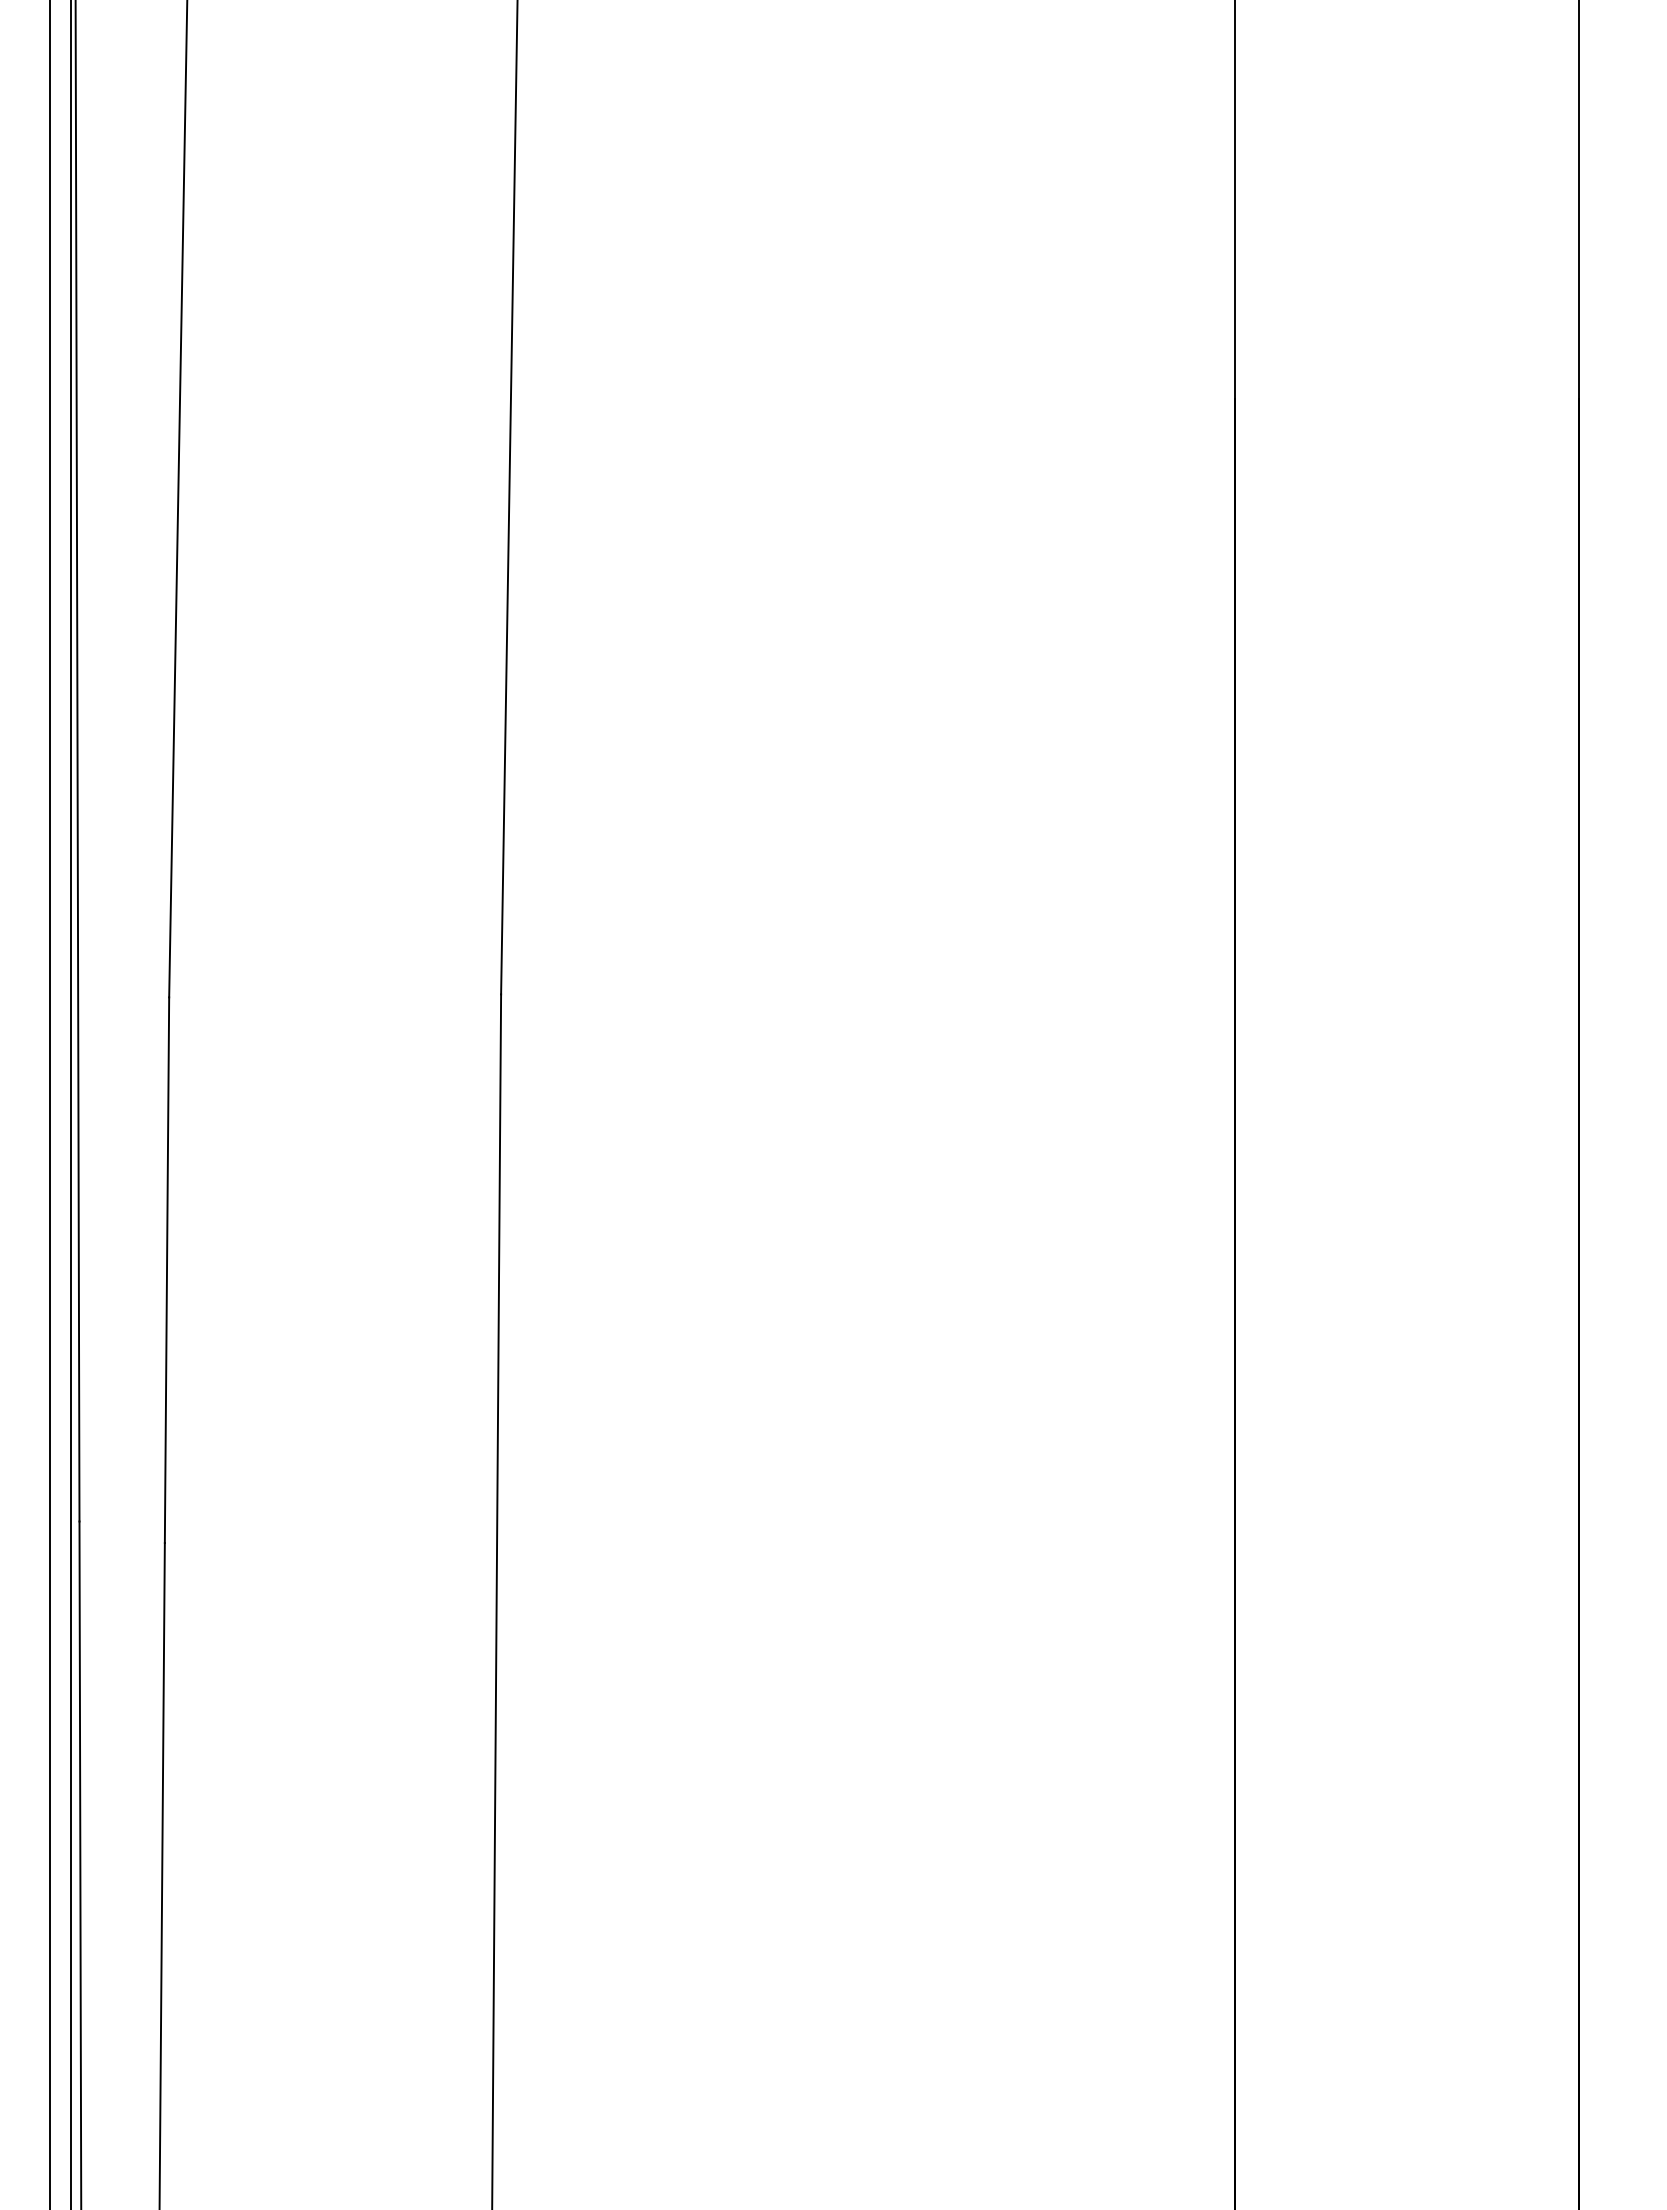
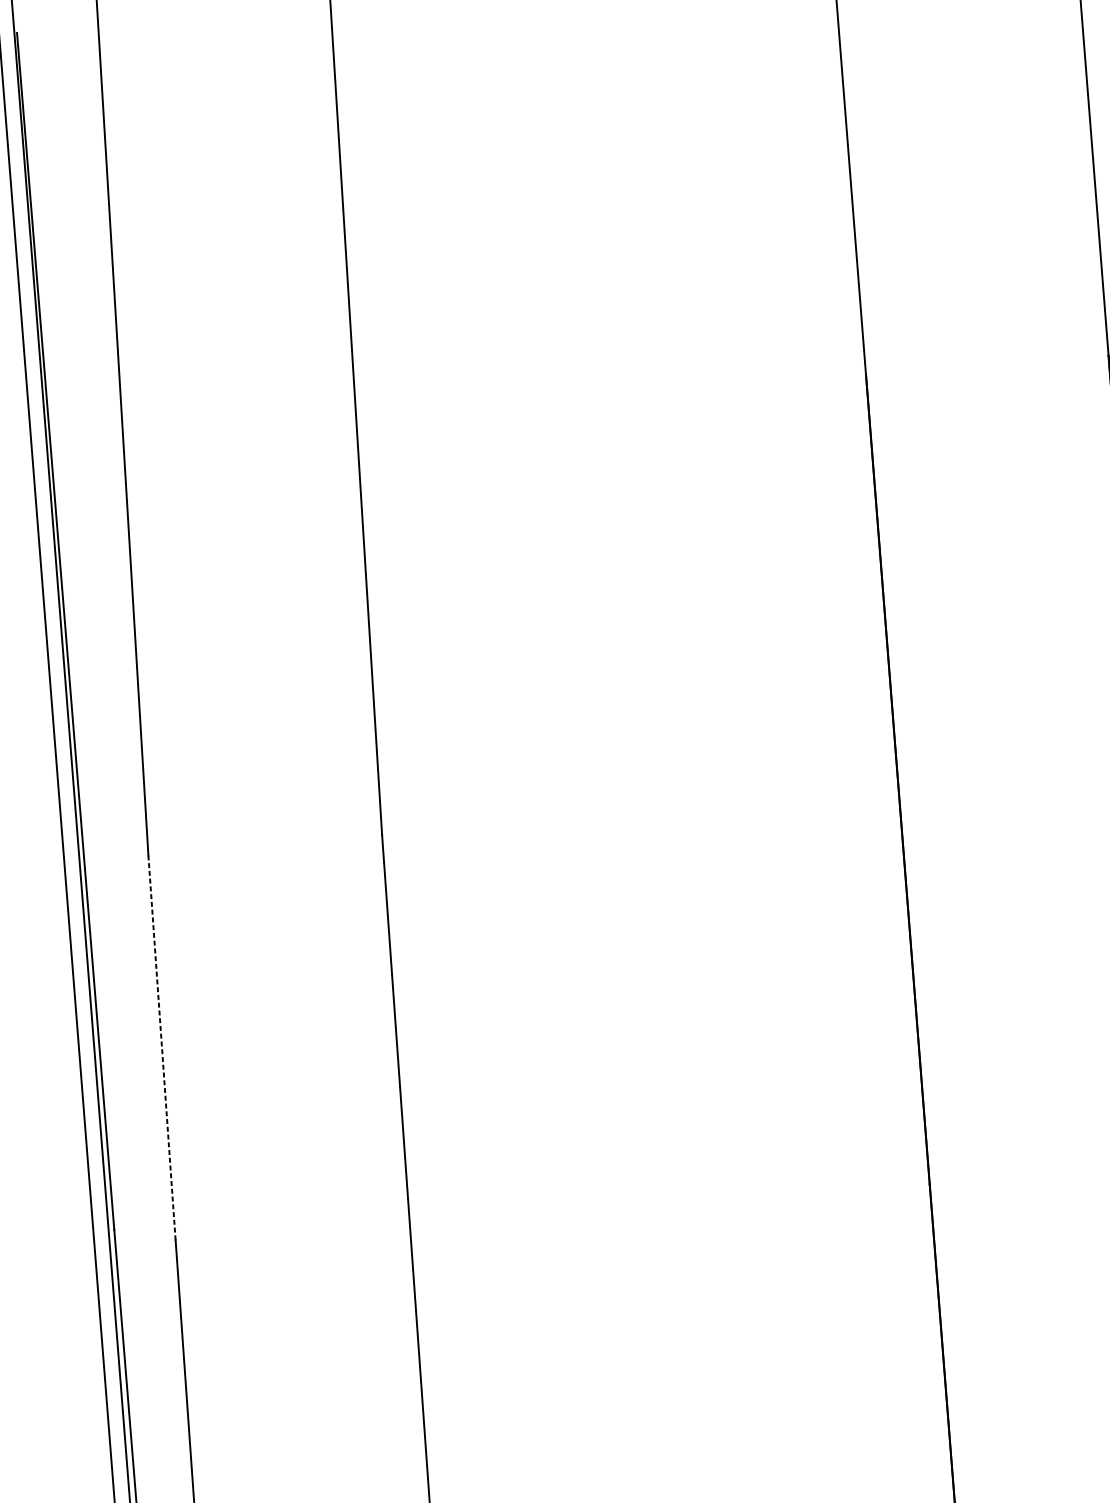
line: (167, 1270) -> (162, 1048), solid -> dashed

